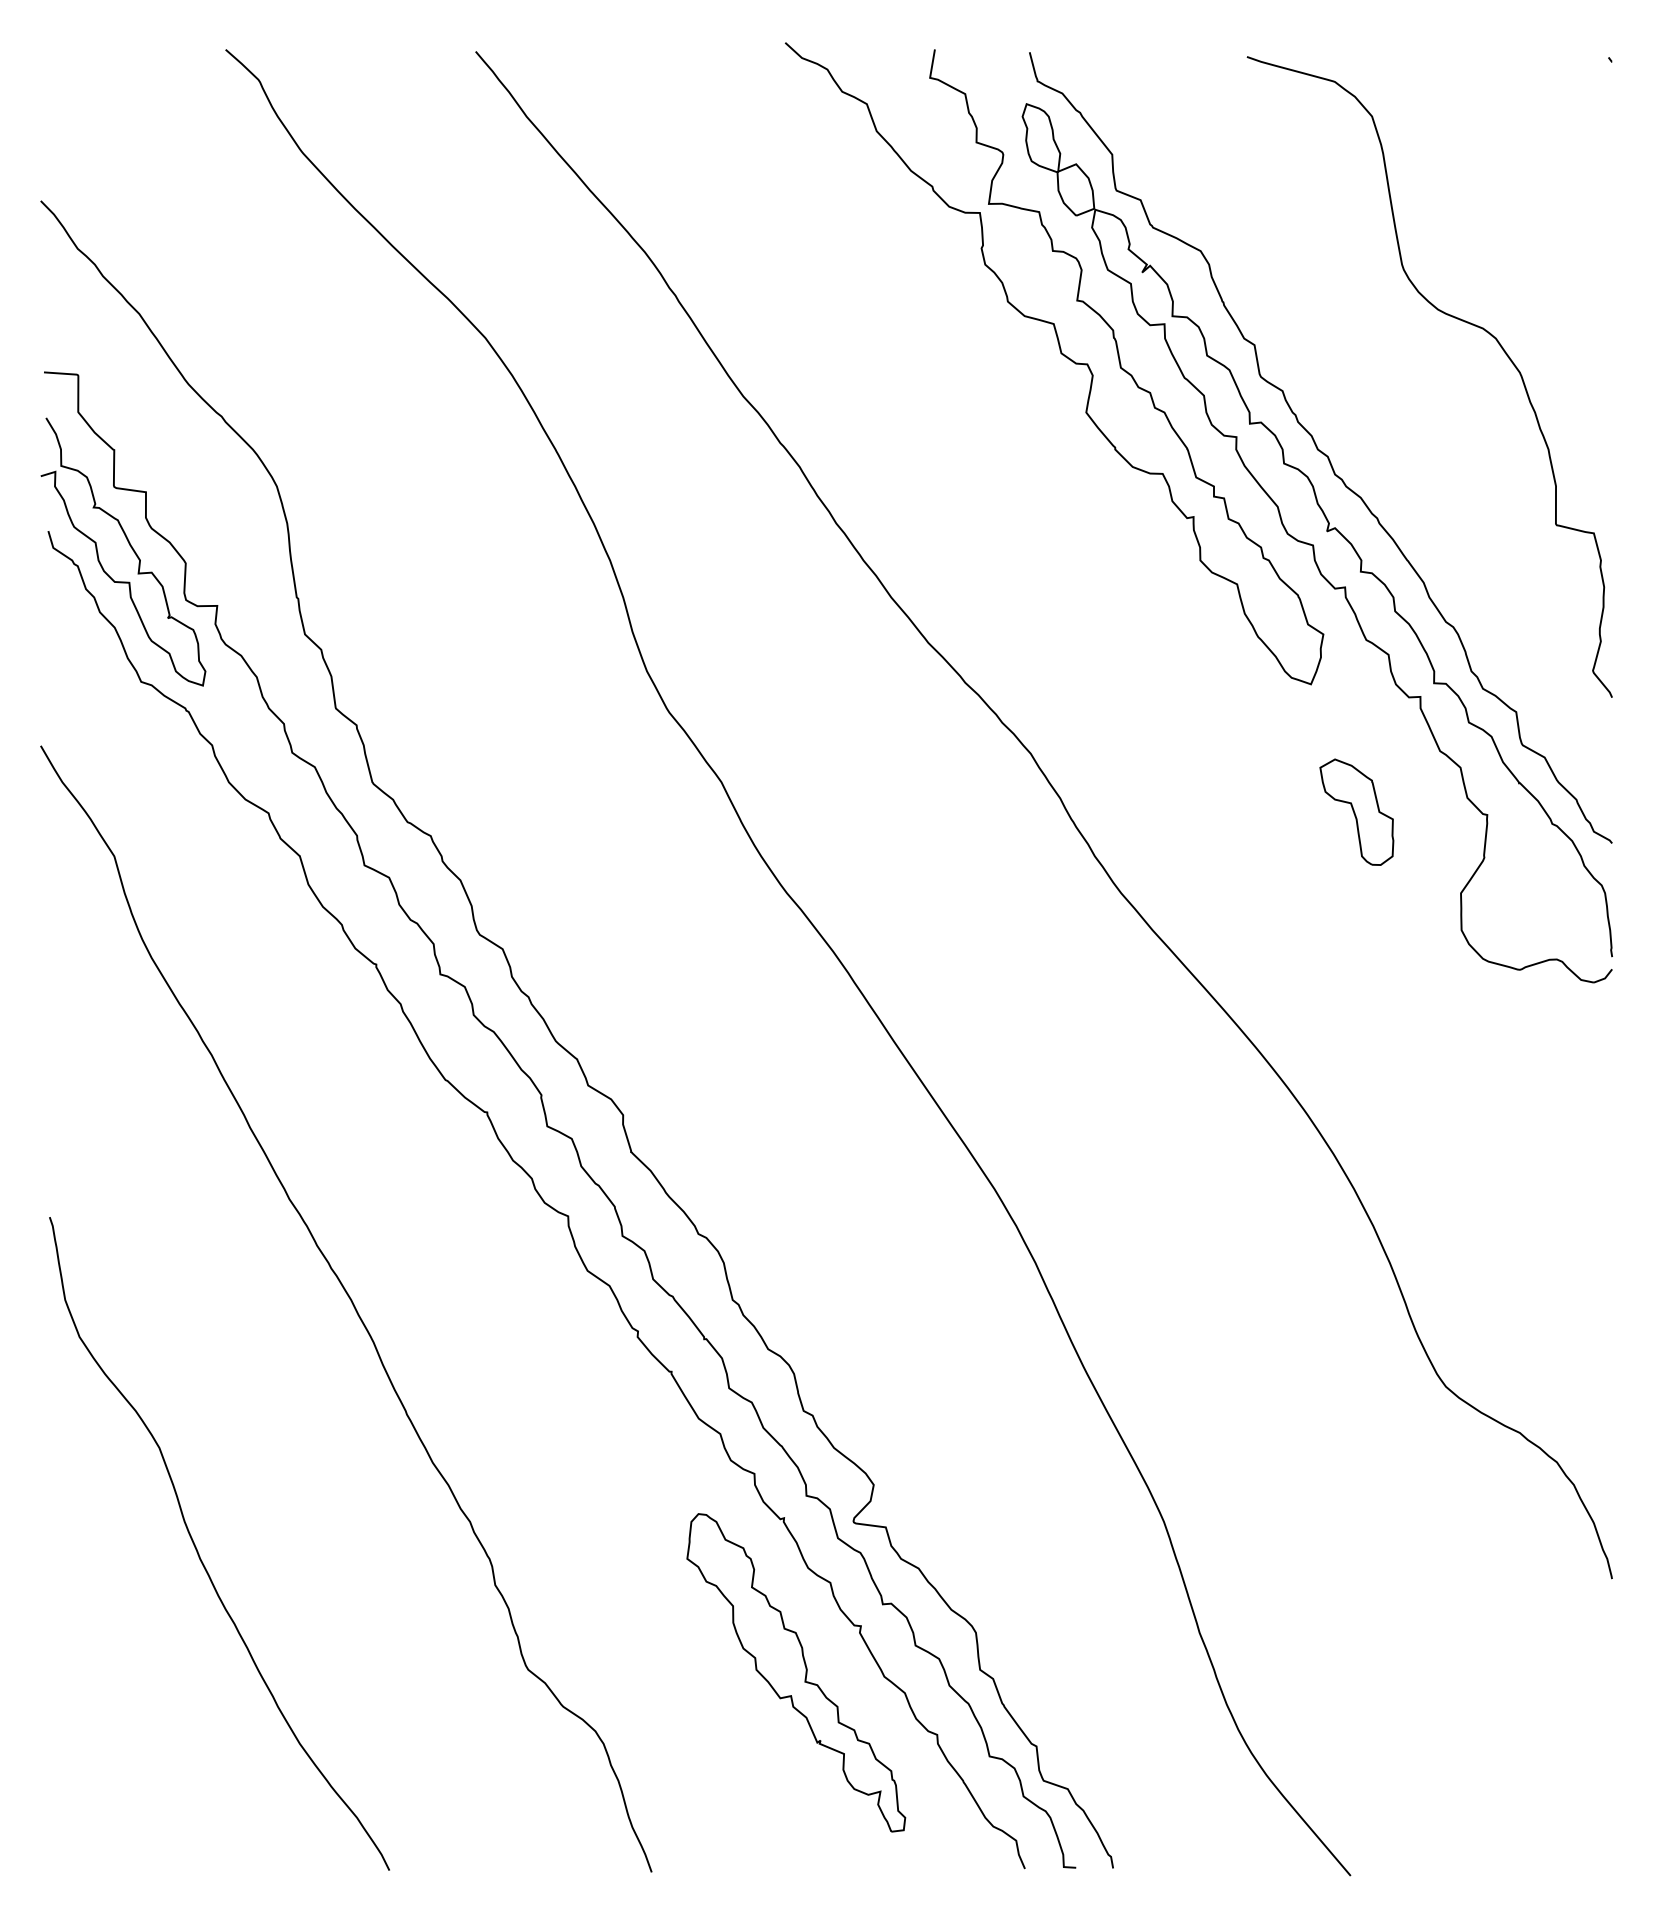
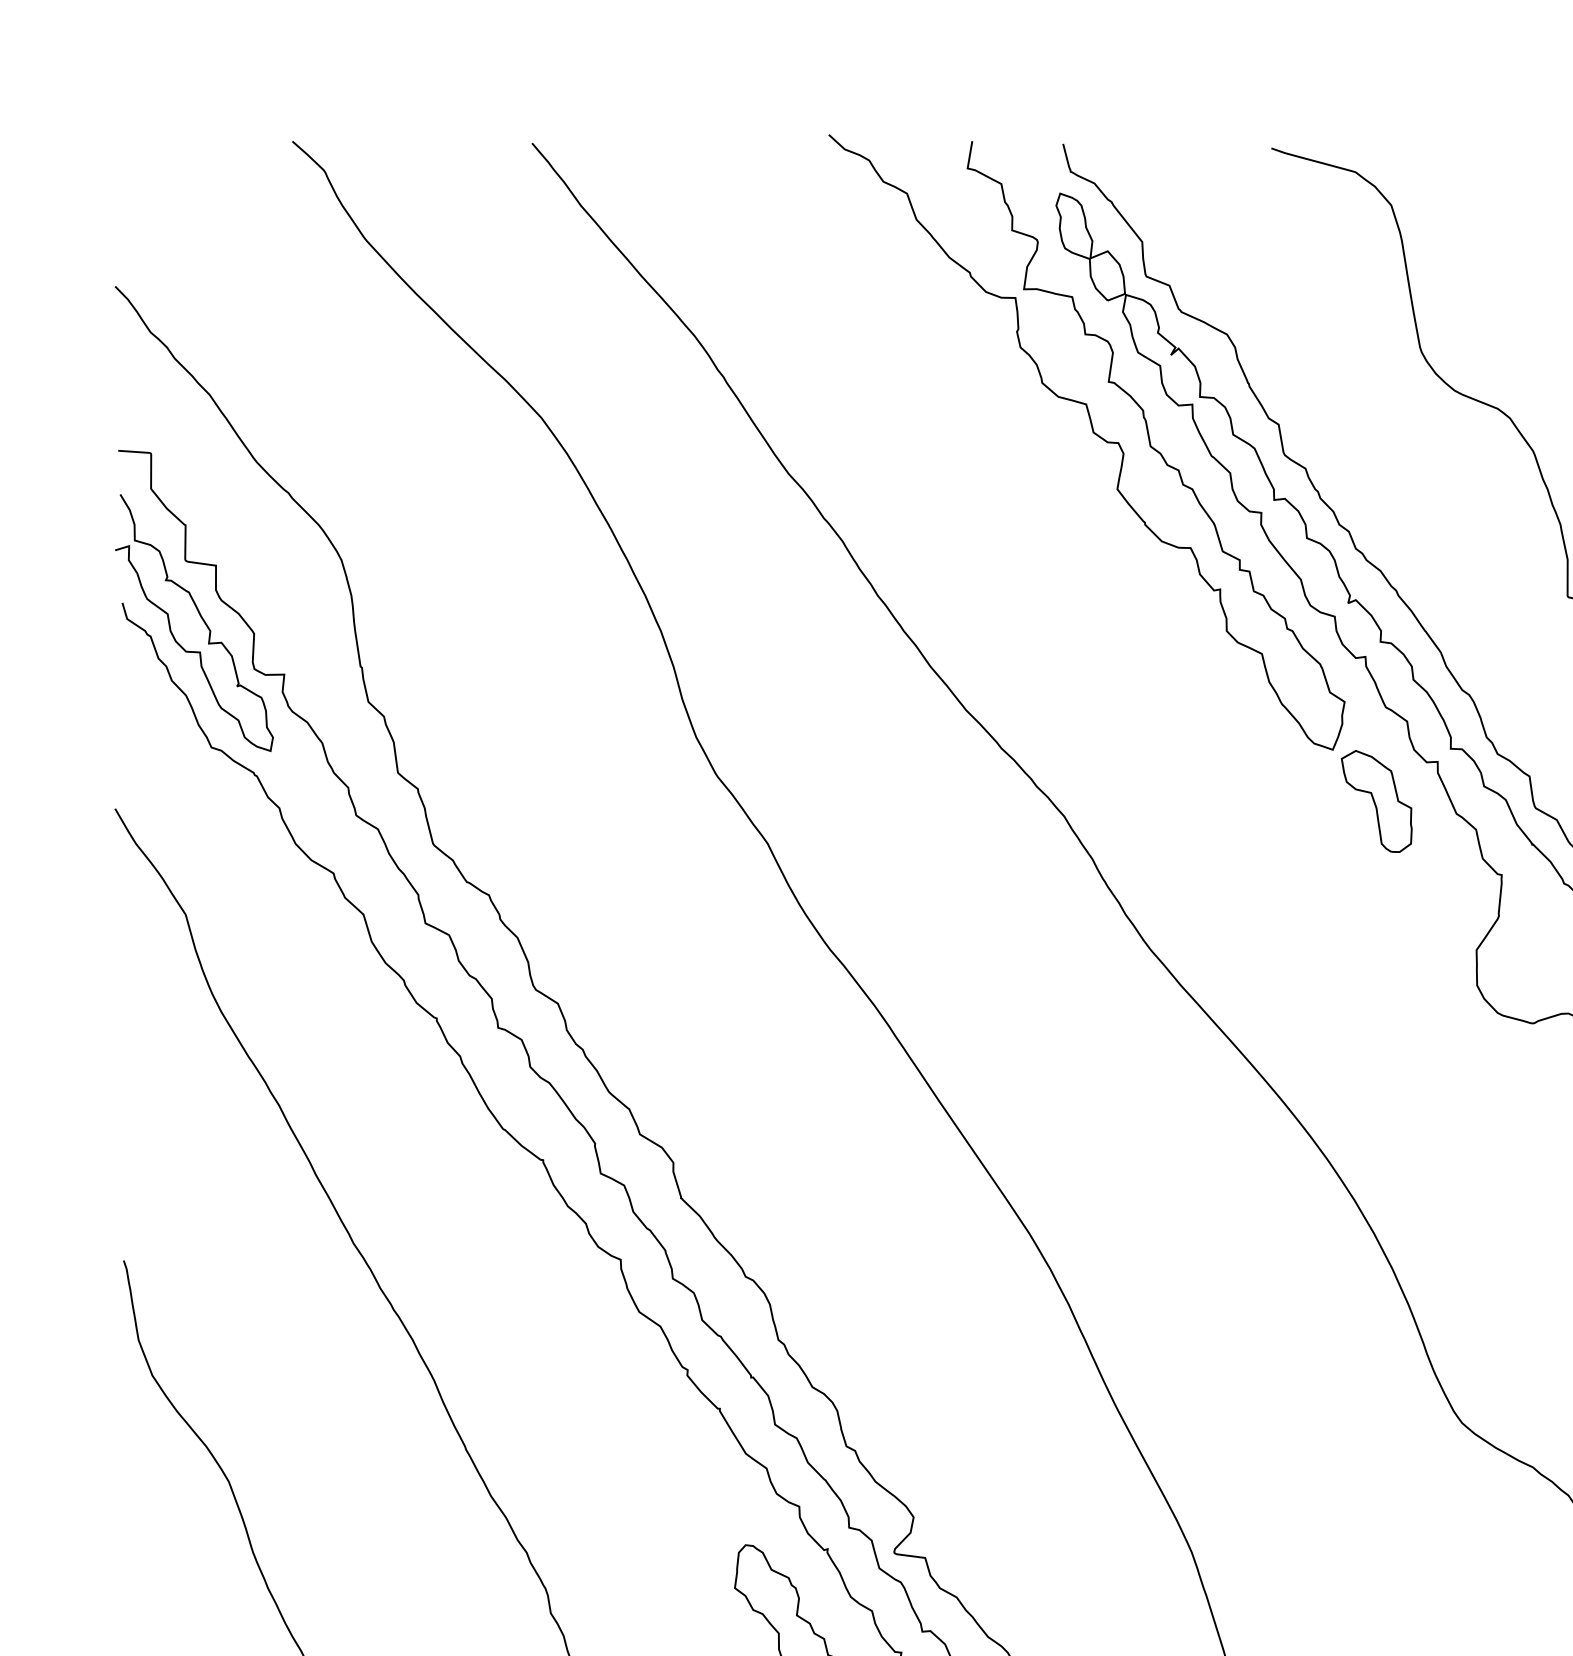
part: (1356, 811) -> (1376, 800), moved

